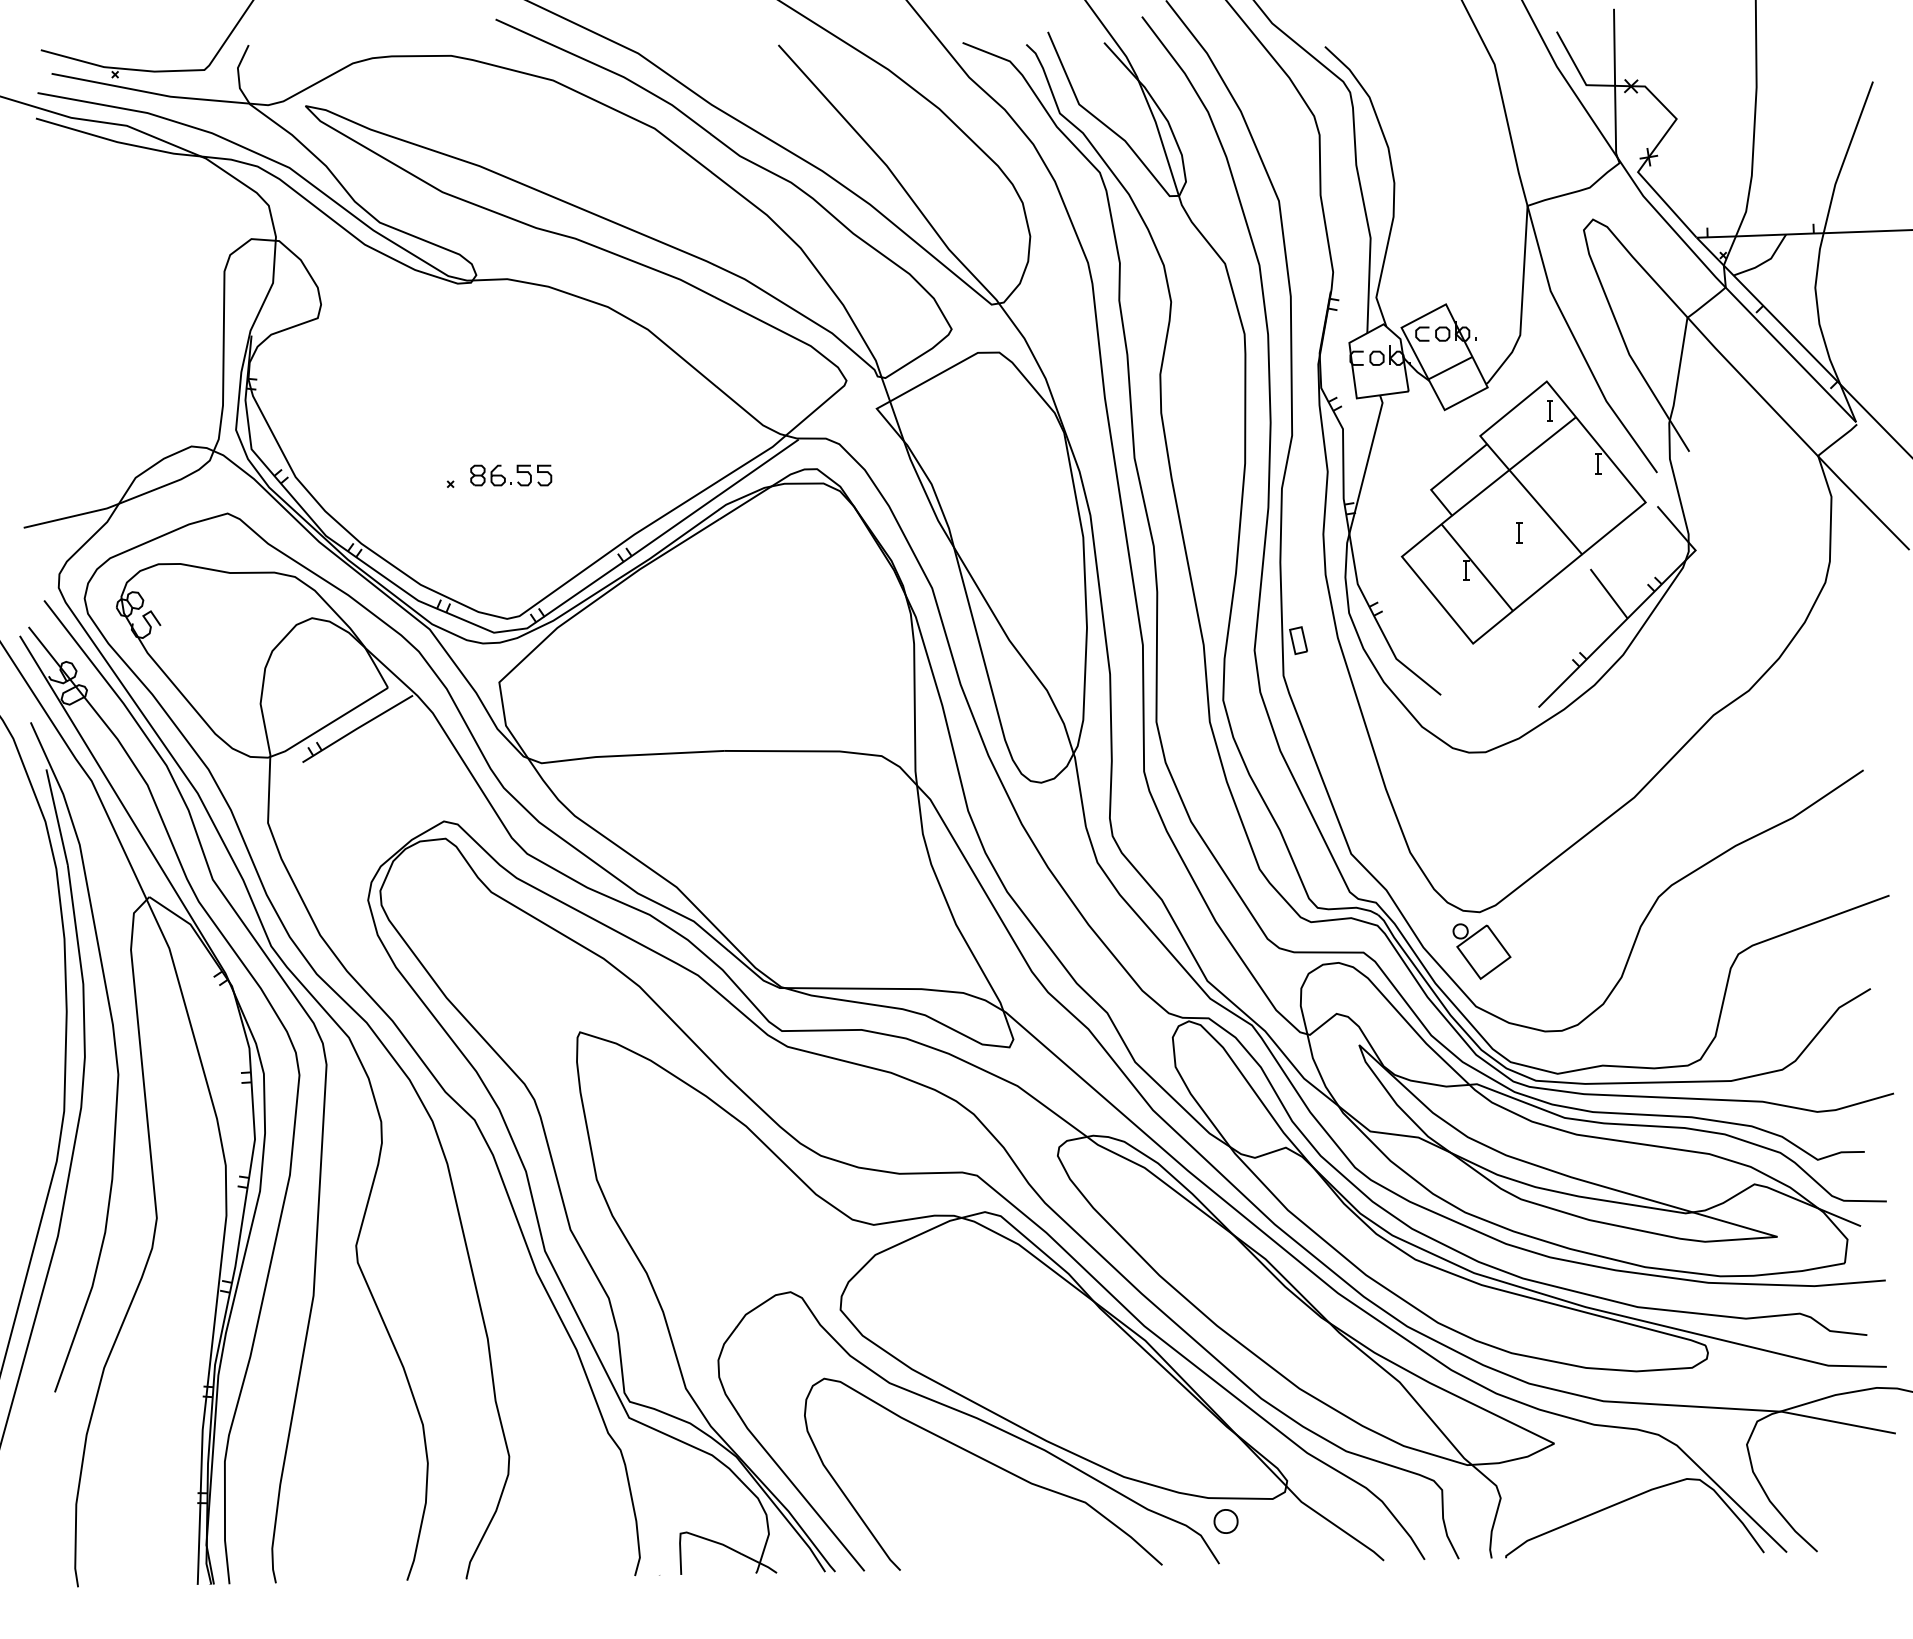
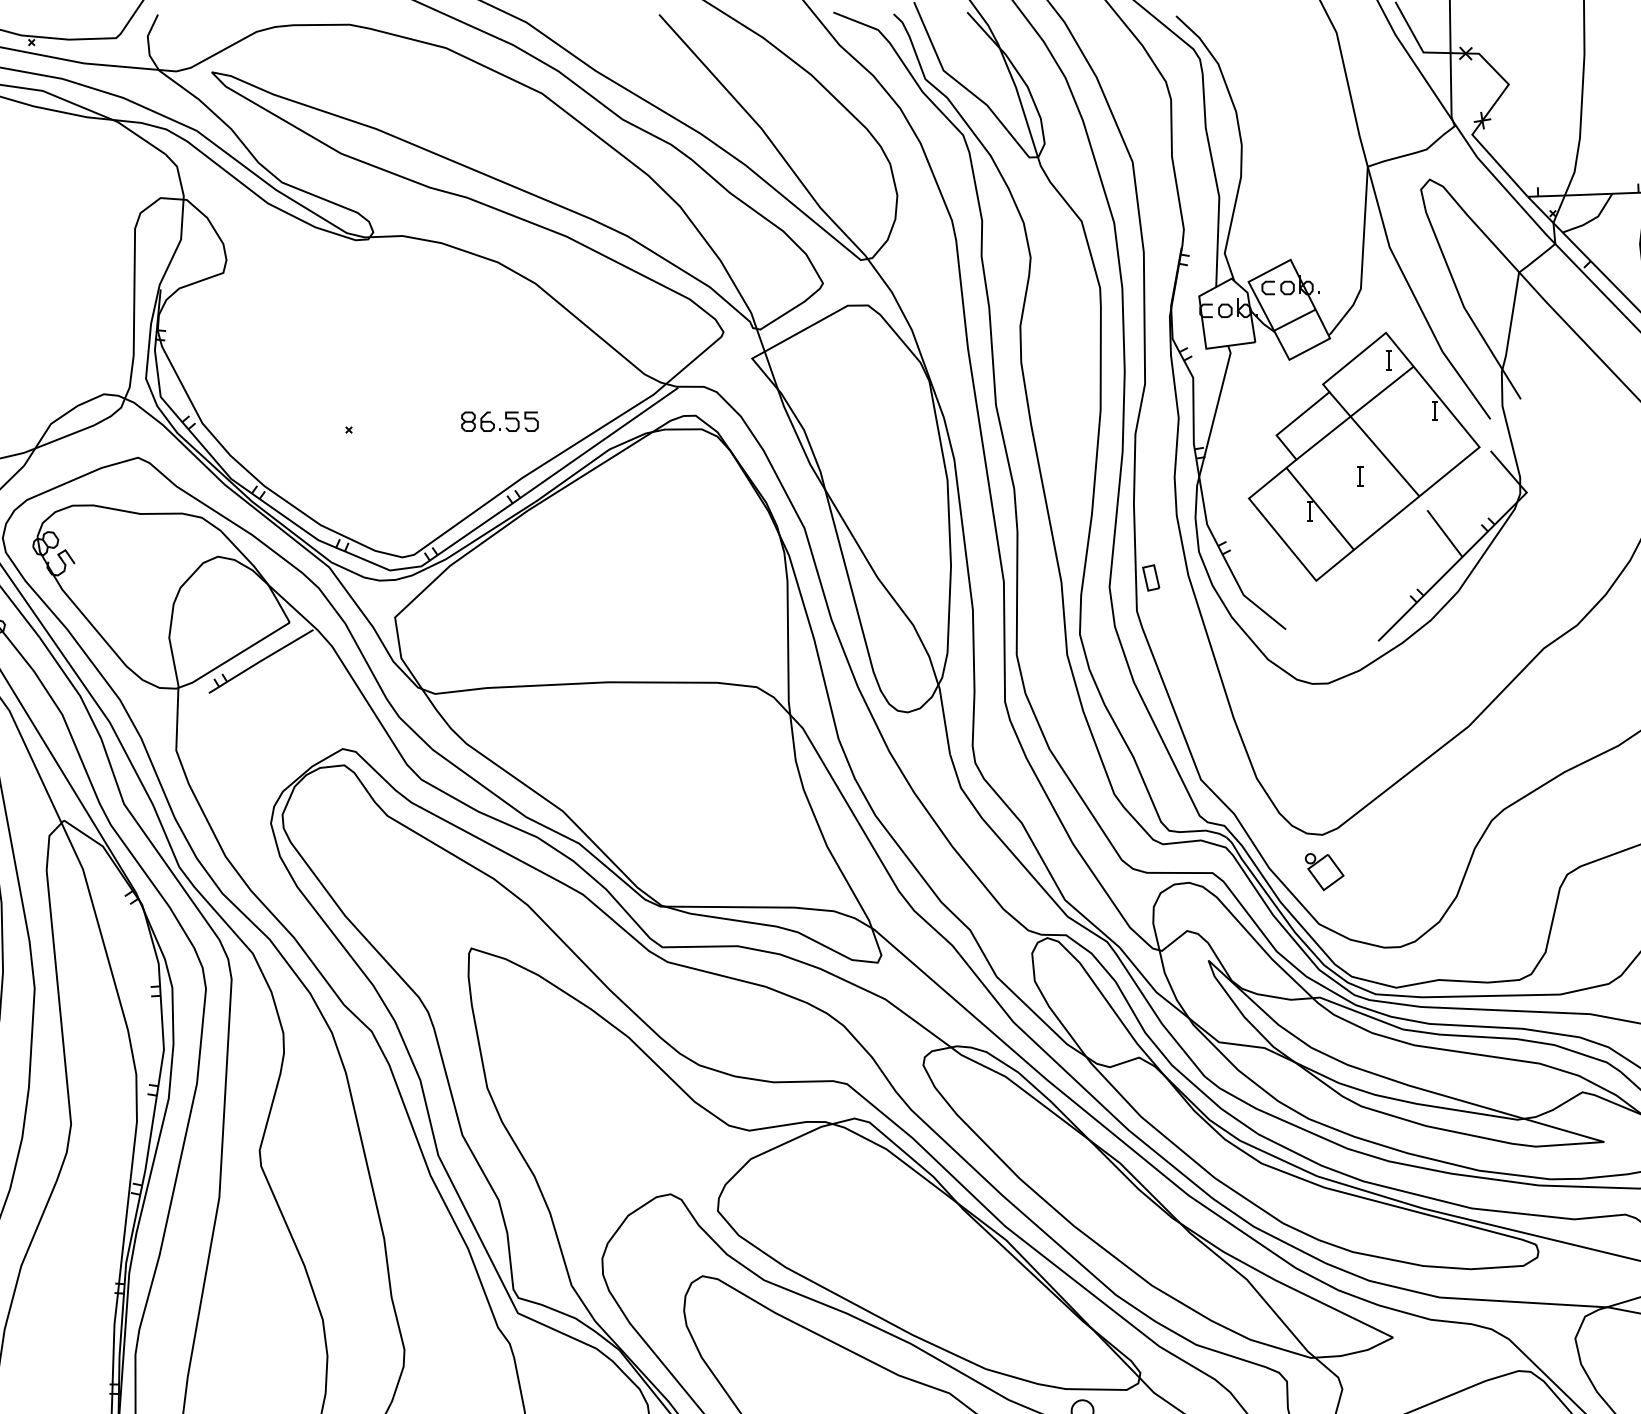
part: (511, 475) -> (500, 421), moved
part: (1481, 951) -> (1324, 872), size x0.7

